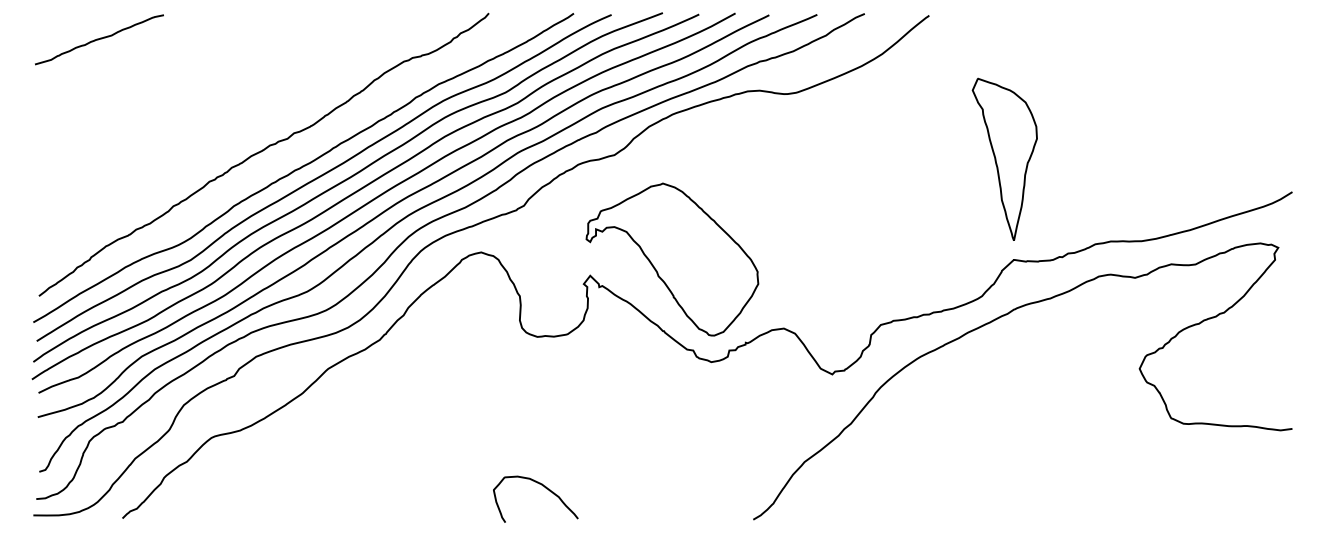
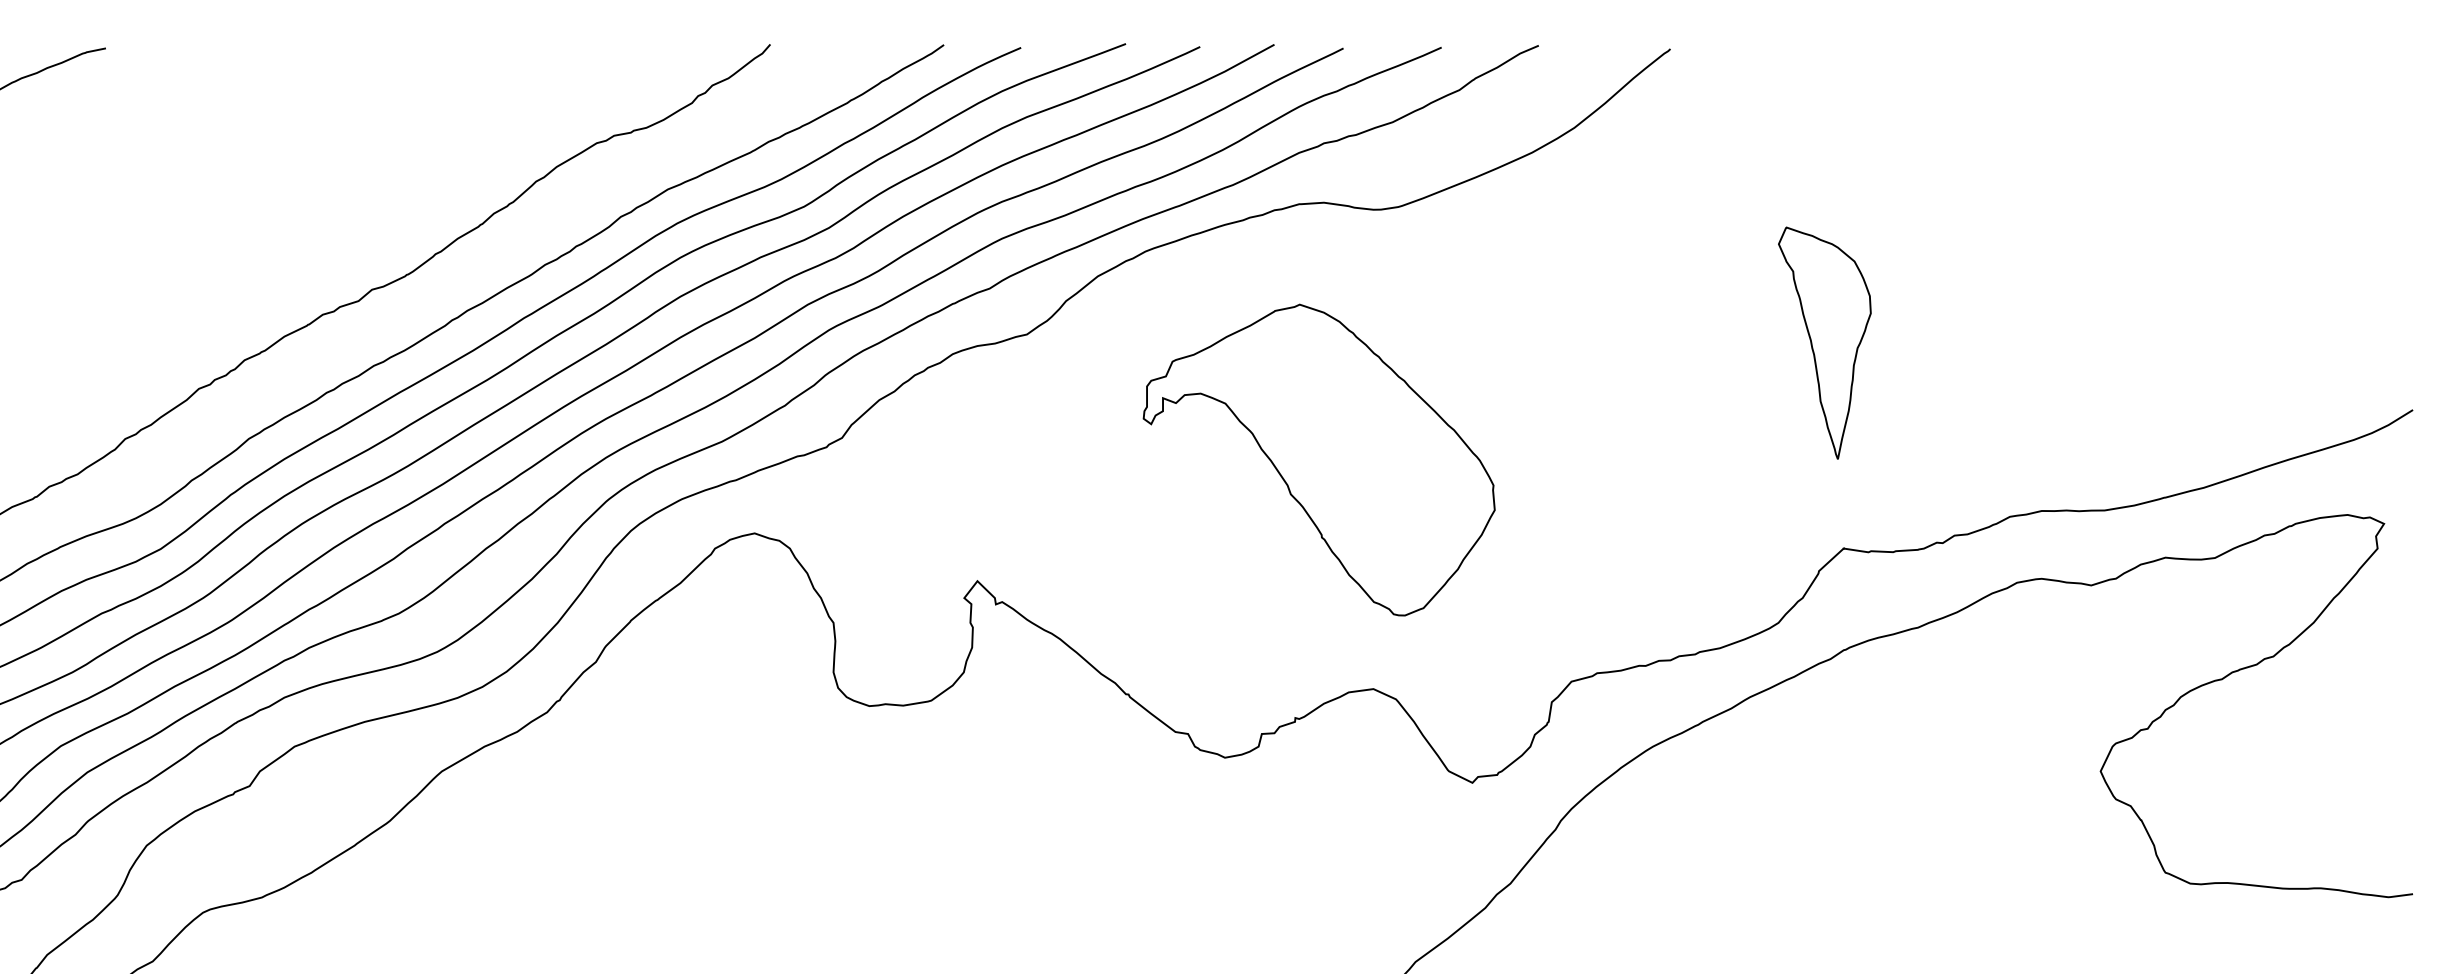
part: (1004, 158) -> (1824, 341), size x0.7
part: (672, 259) -> (1319, 459), moved

